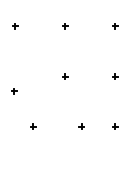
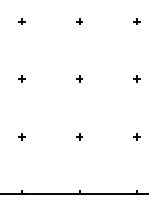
part: (13, 90) -> (21, 78), moved
part: (32, 126) -> (21, 136), moved
part: (81, 126) -> (79, 136), moved

